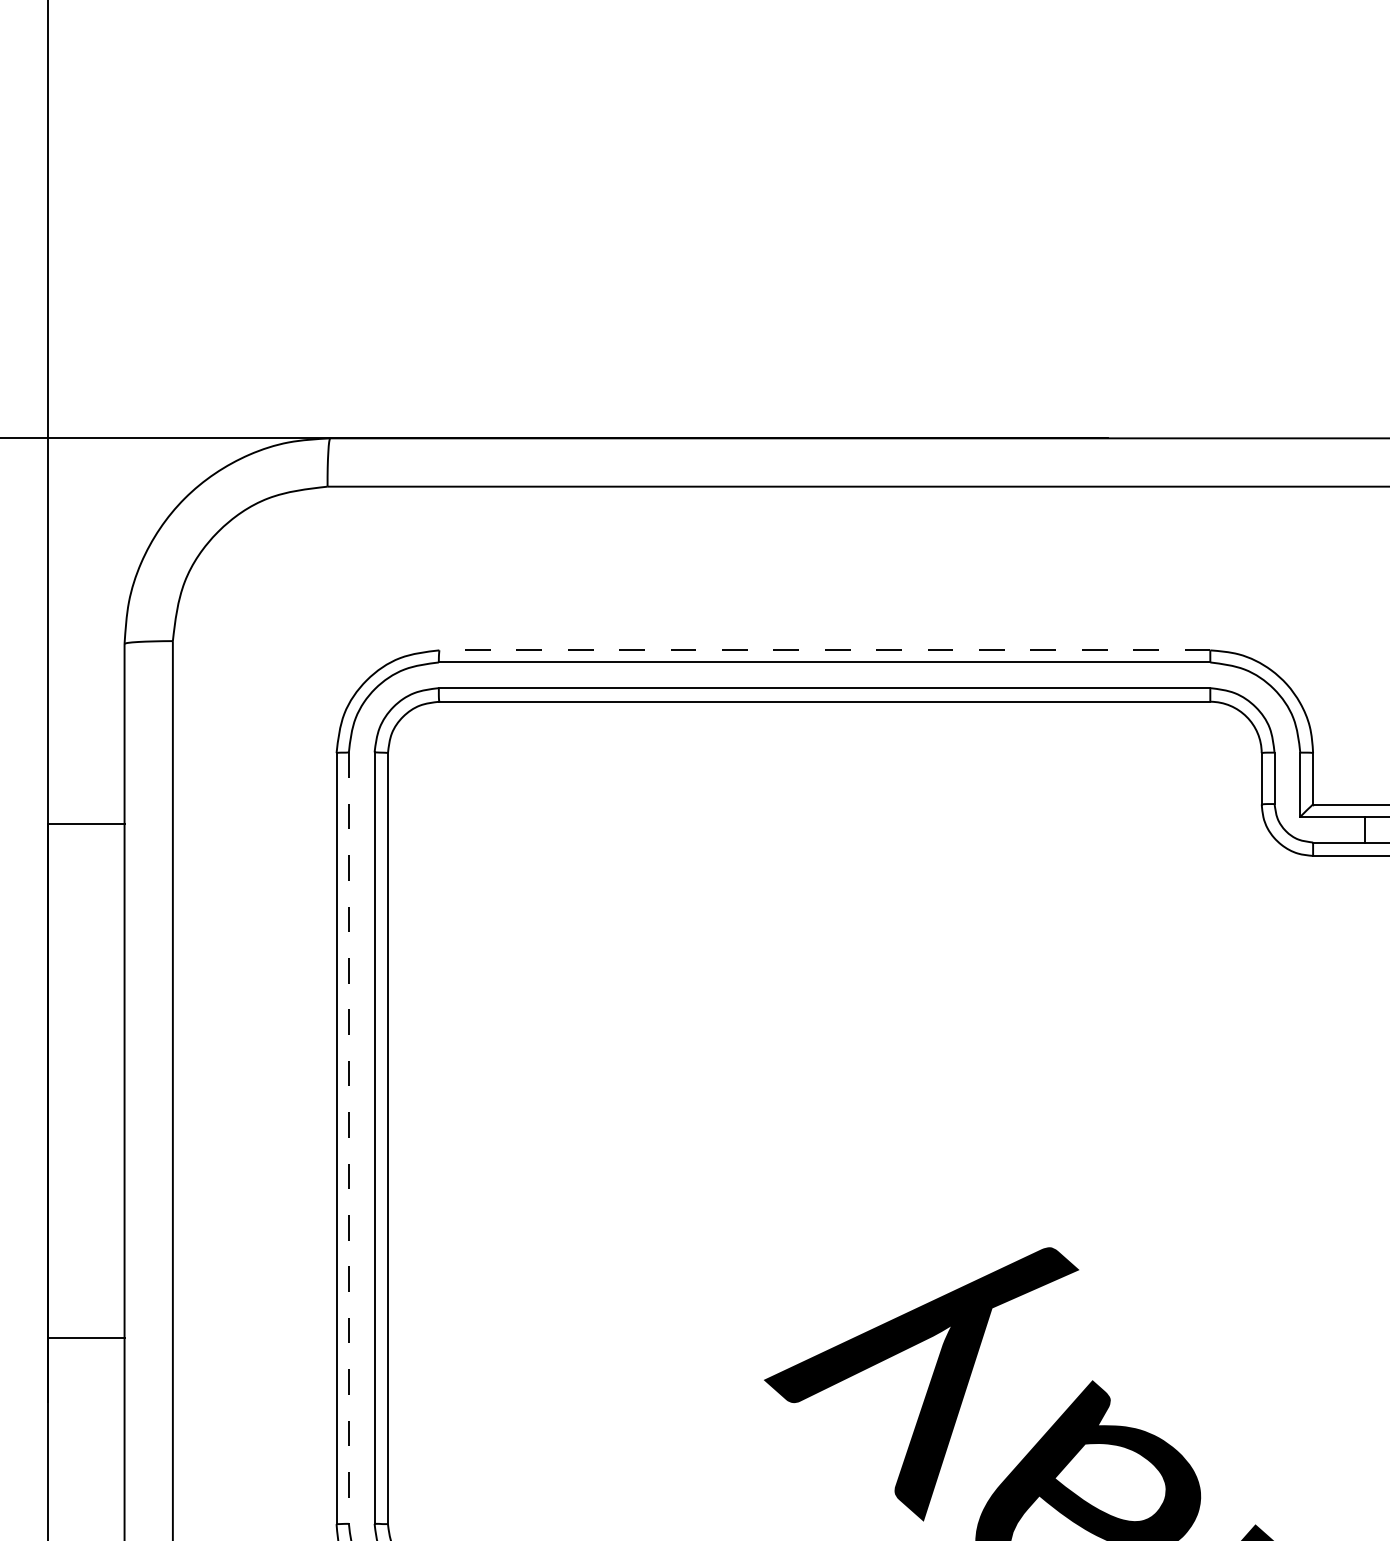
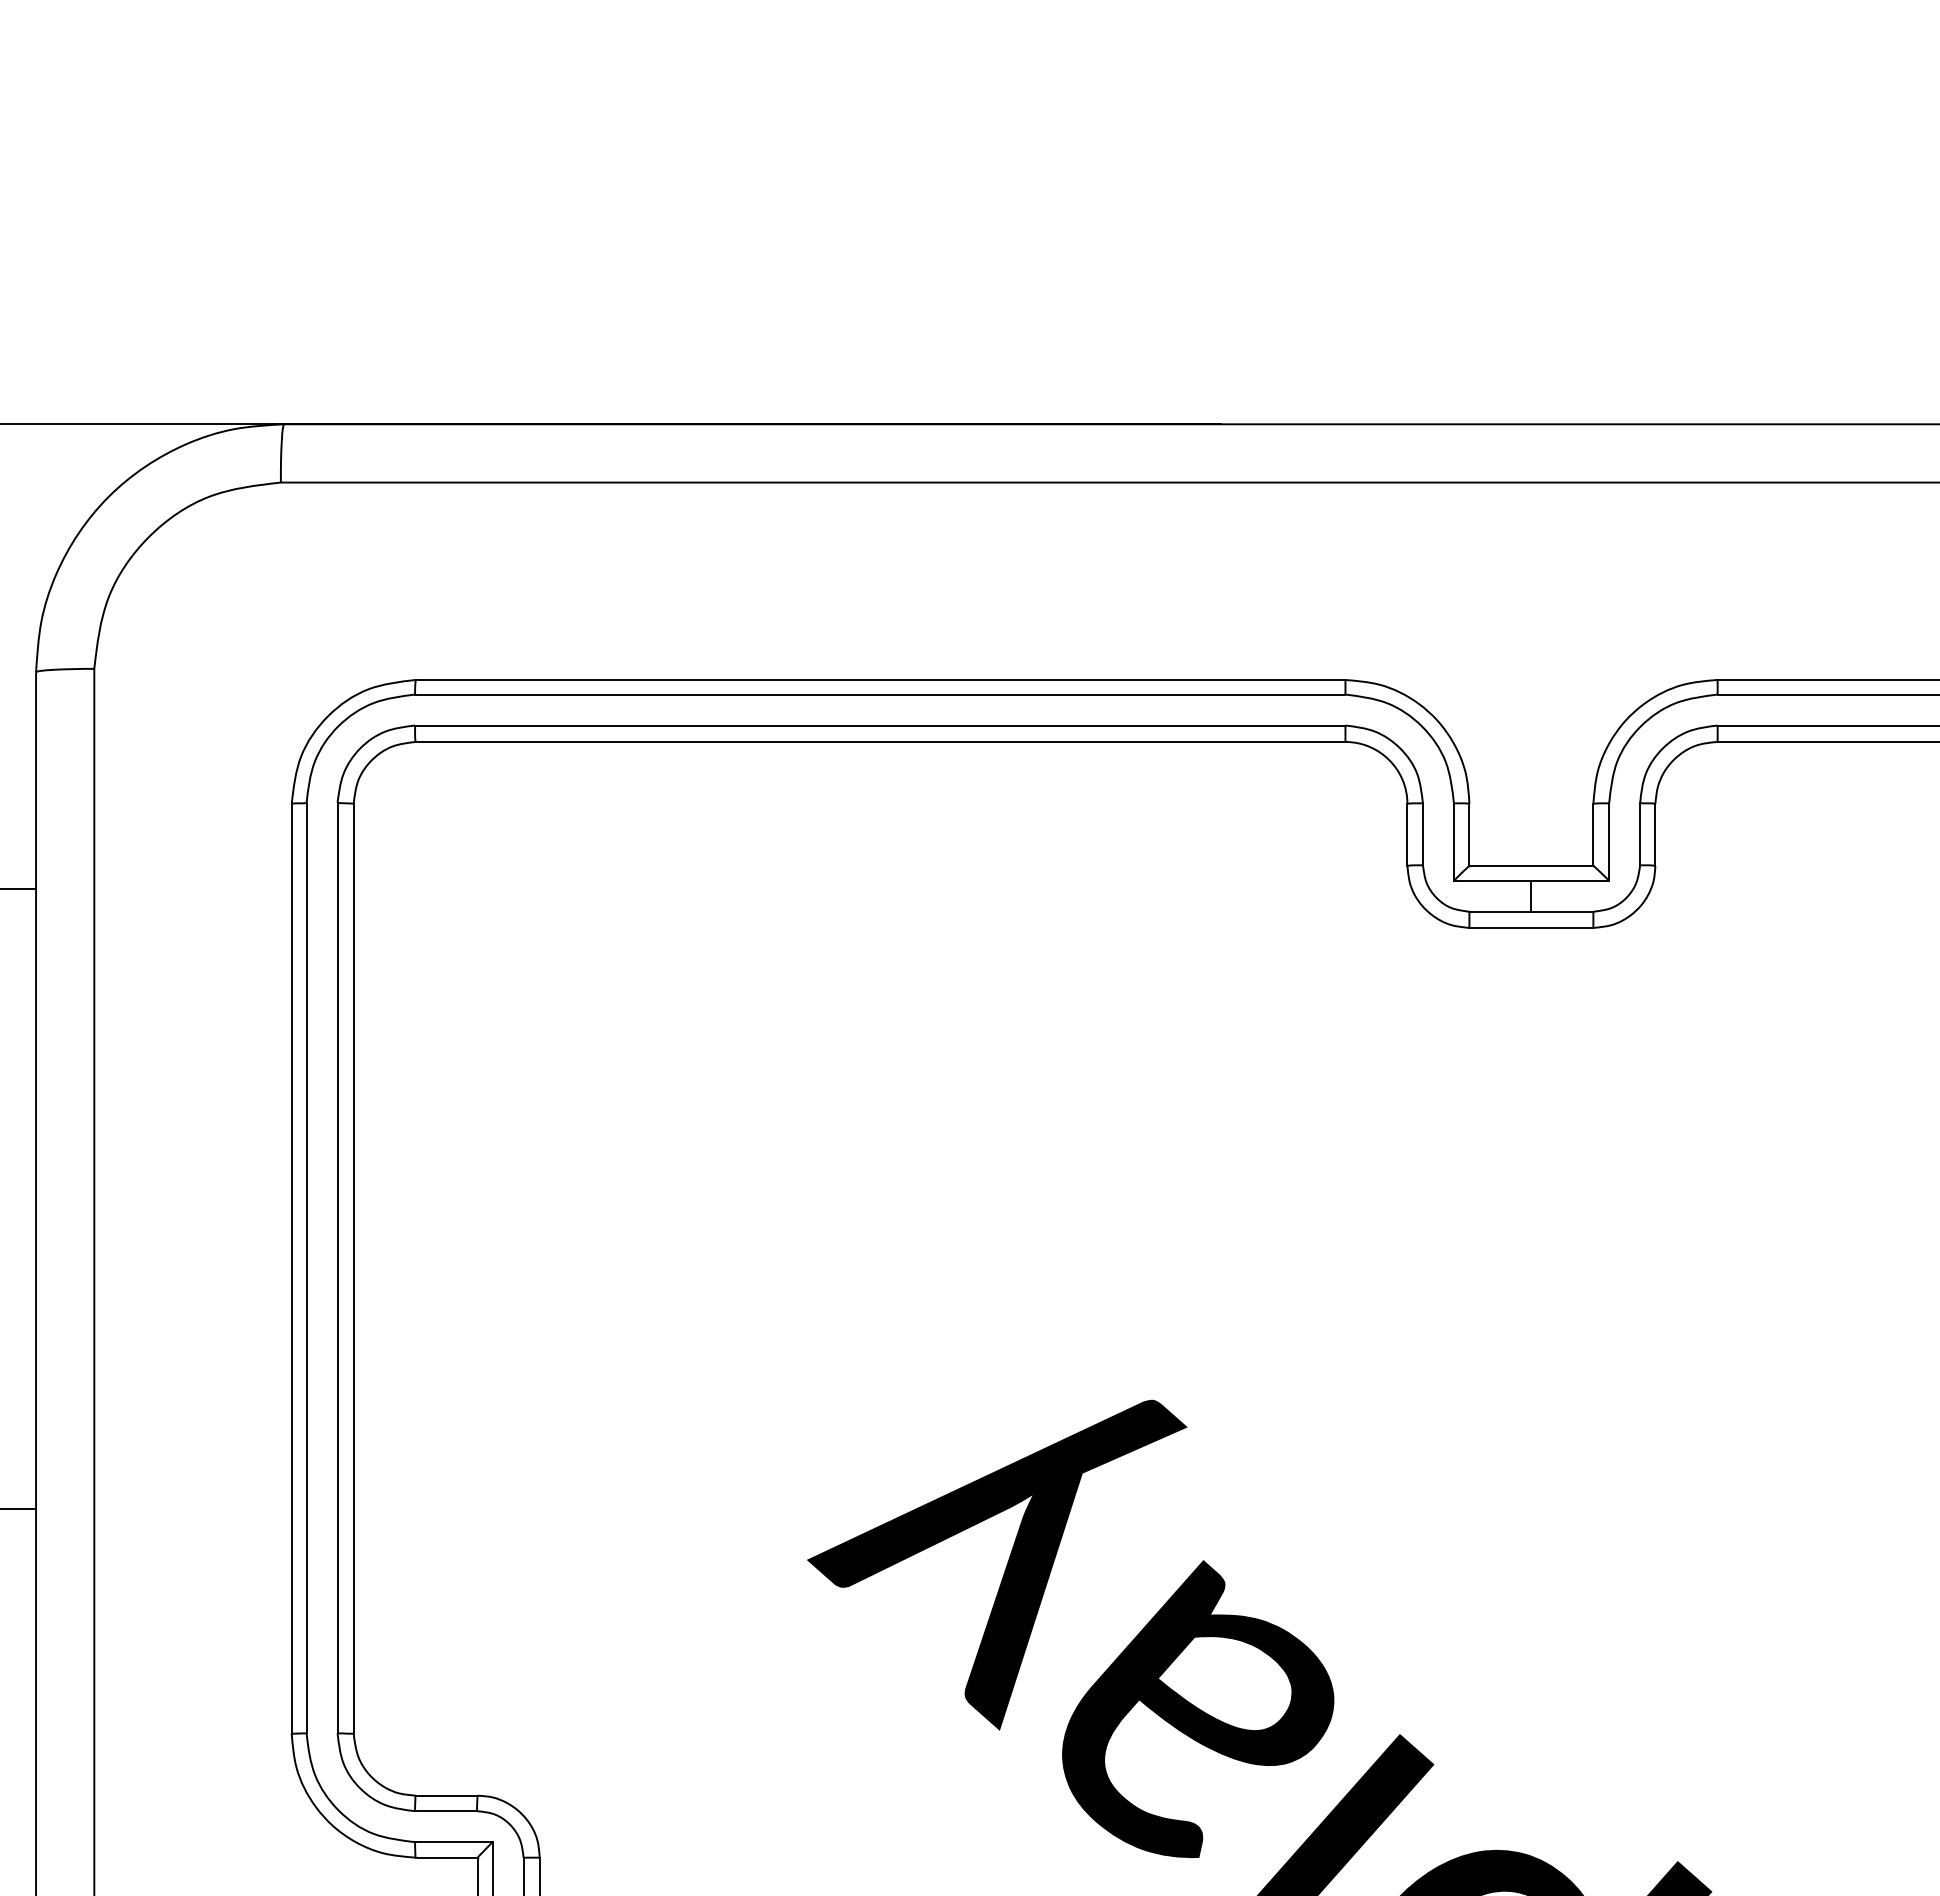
line: (824, 649) -> (880, 679), dashed -> solid
line: (348, 1138) -> (306, 1268), dashed -> solid

